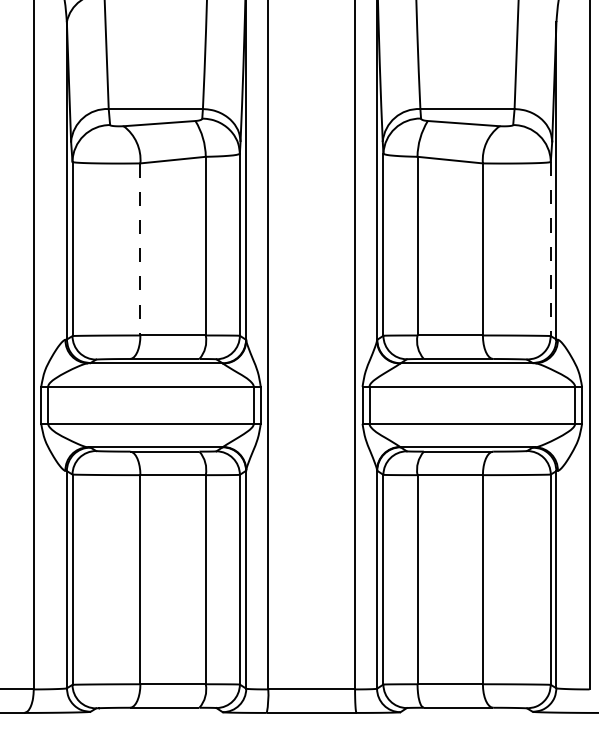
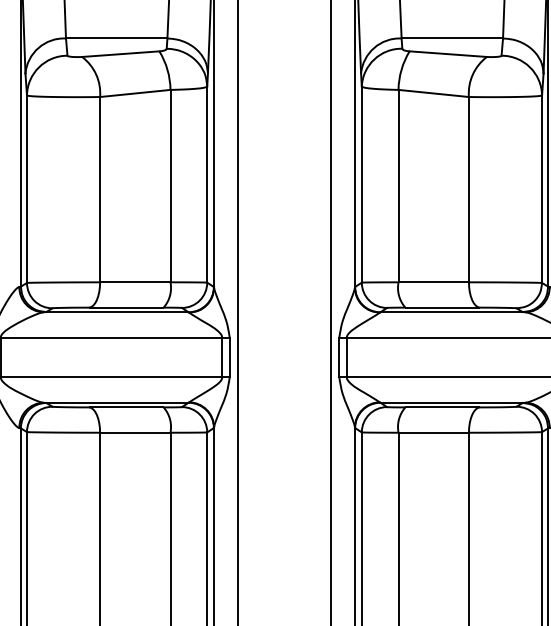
line: (140, 249) -> (100, 189), dashed -> solid
line: (550, 249) -> (541, 189), dashed -> solid

